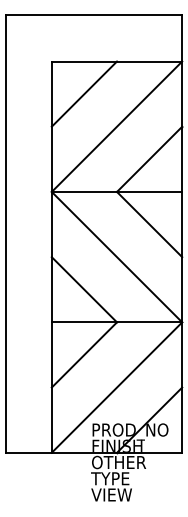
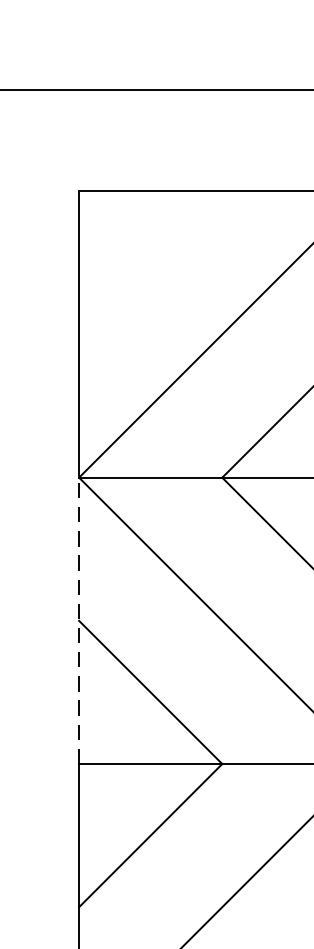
line: (84, 93) -> (150, 261), removed
line: (51, 256) -> (78, 619), solid -> dashed

